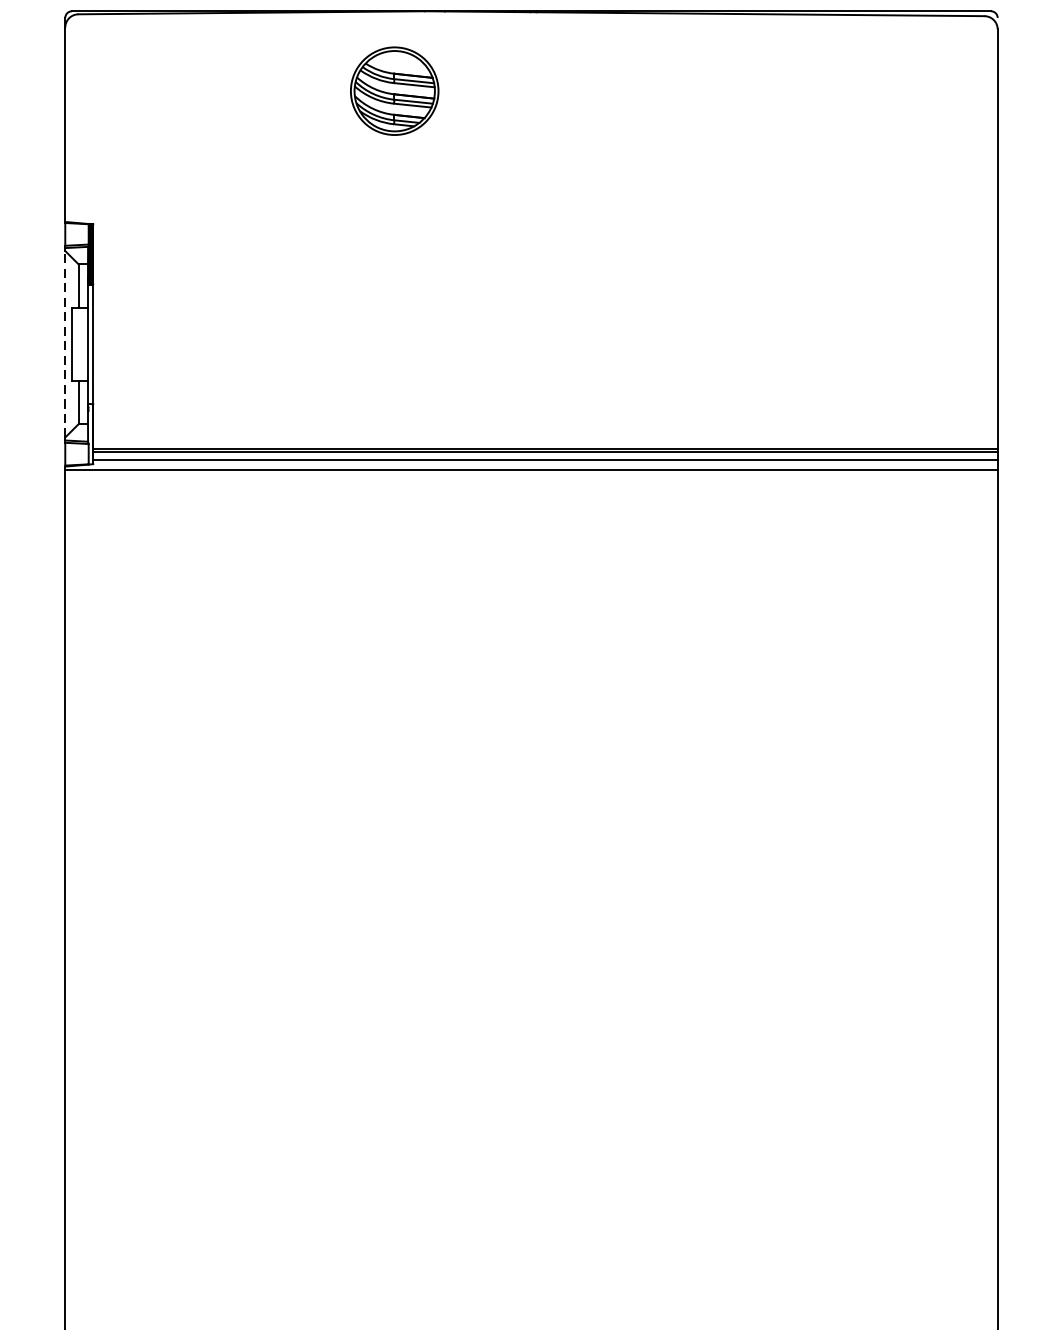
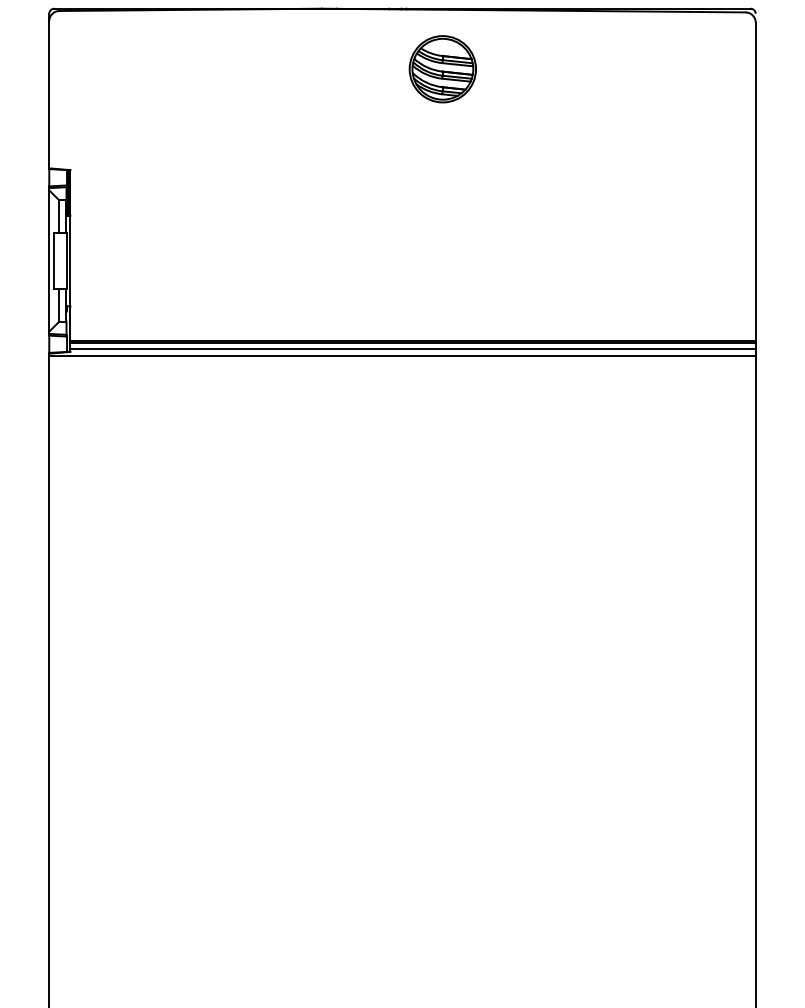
part: (394, 91) -> (442, 69), moved
line: (65, 344) -> (49, 261), dashed -> solid

